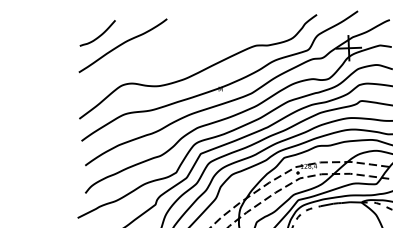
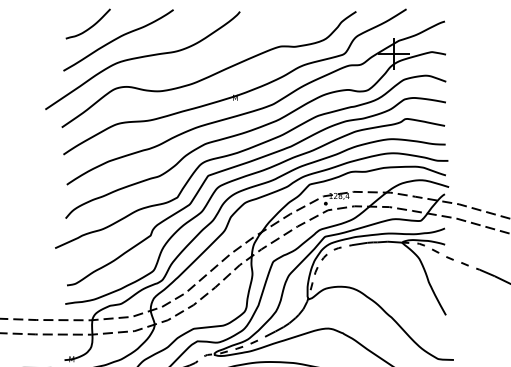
curve: (142, 59) -> (141, 58), added

